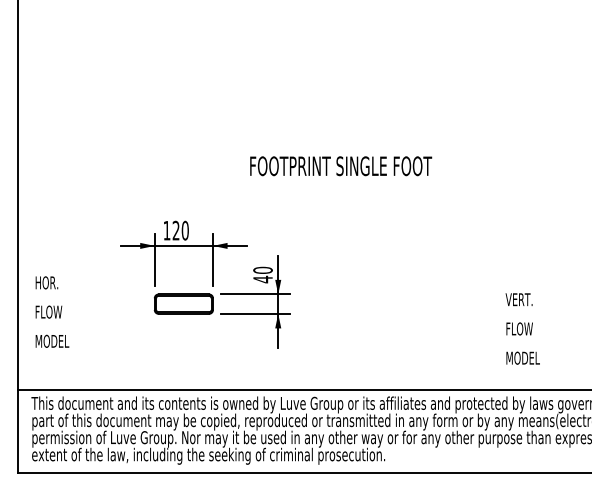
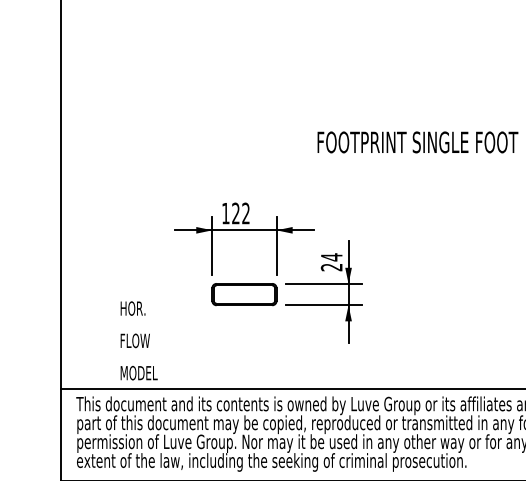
text: (184, 230) -> (245, 213), 120 -> 122
text: (262, 274) -> (331, 261), 40 -> 24
text: (52, 311) -> (139, 340), moved

